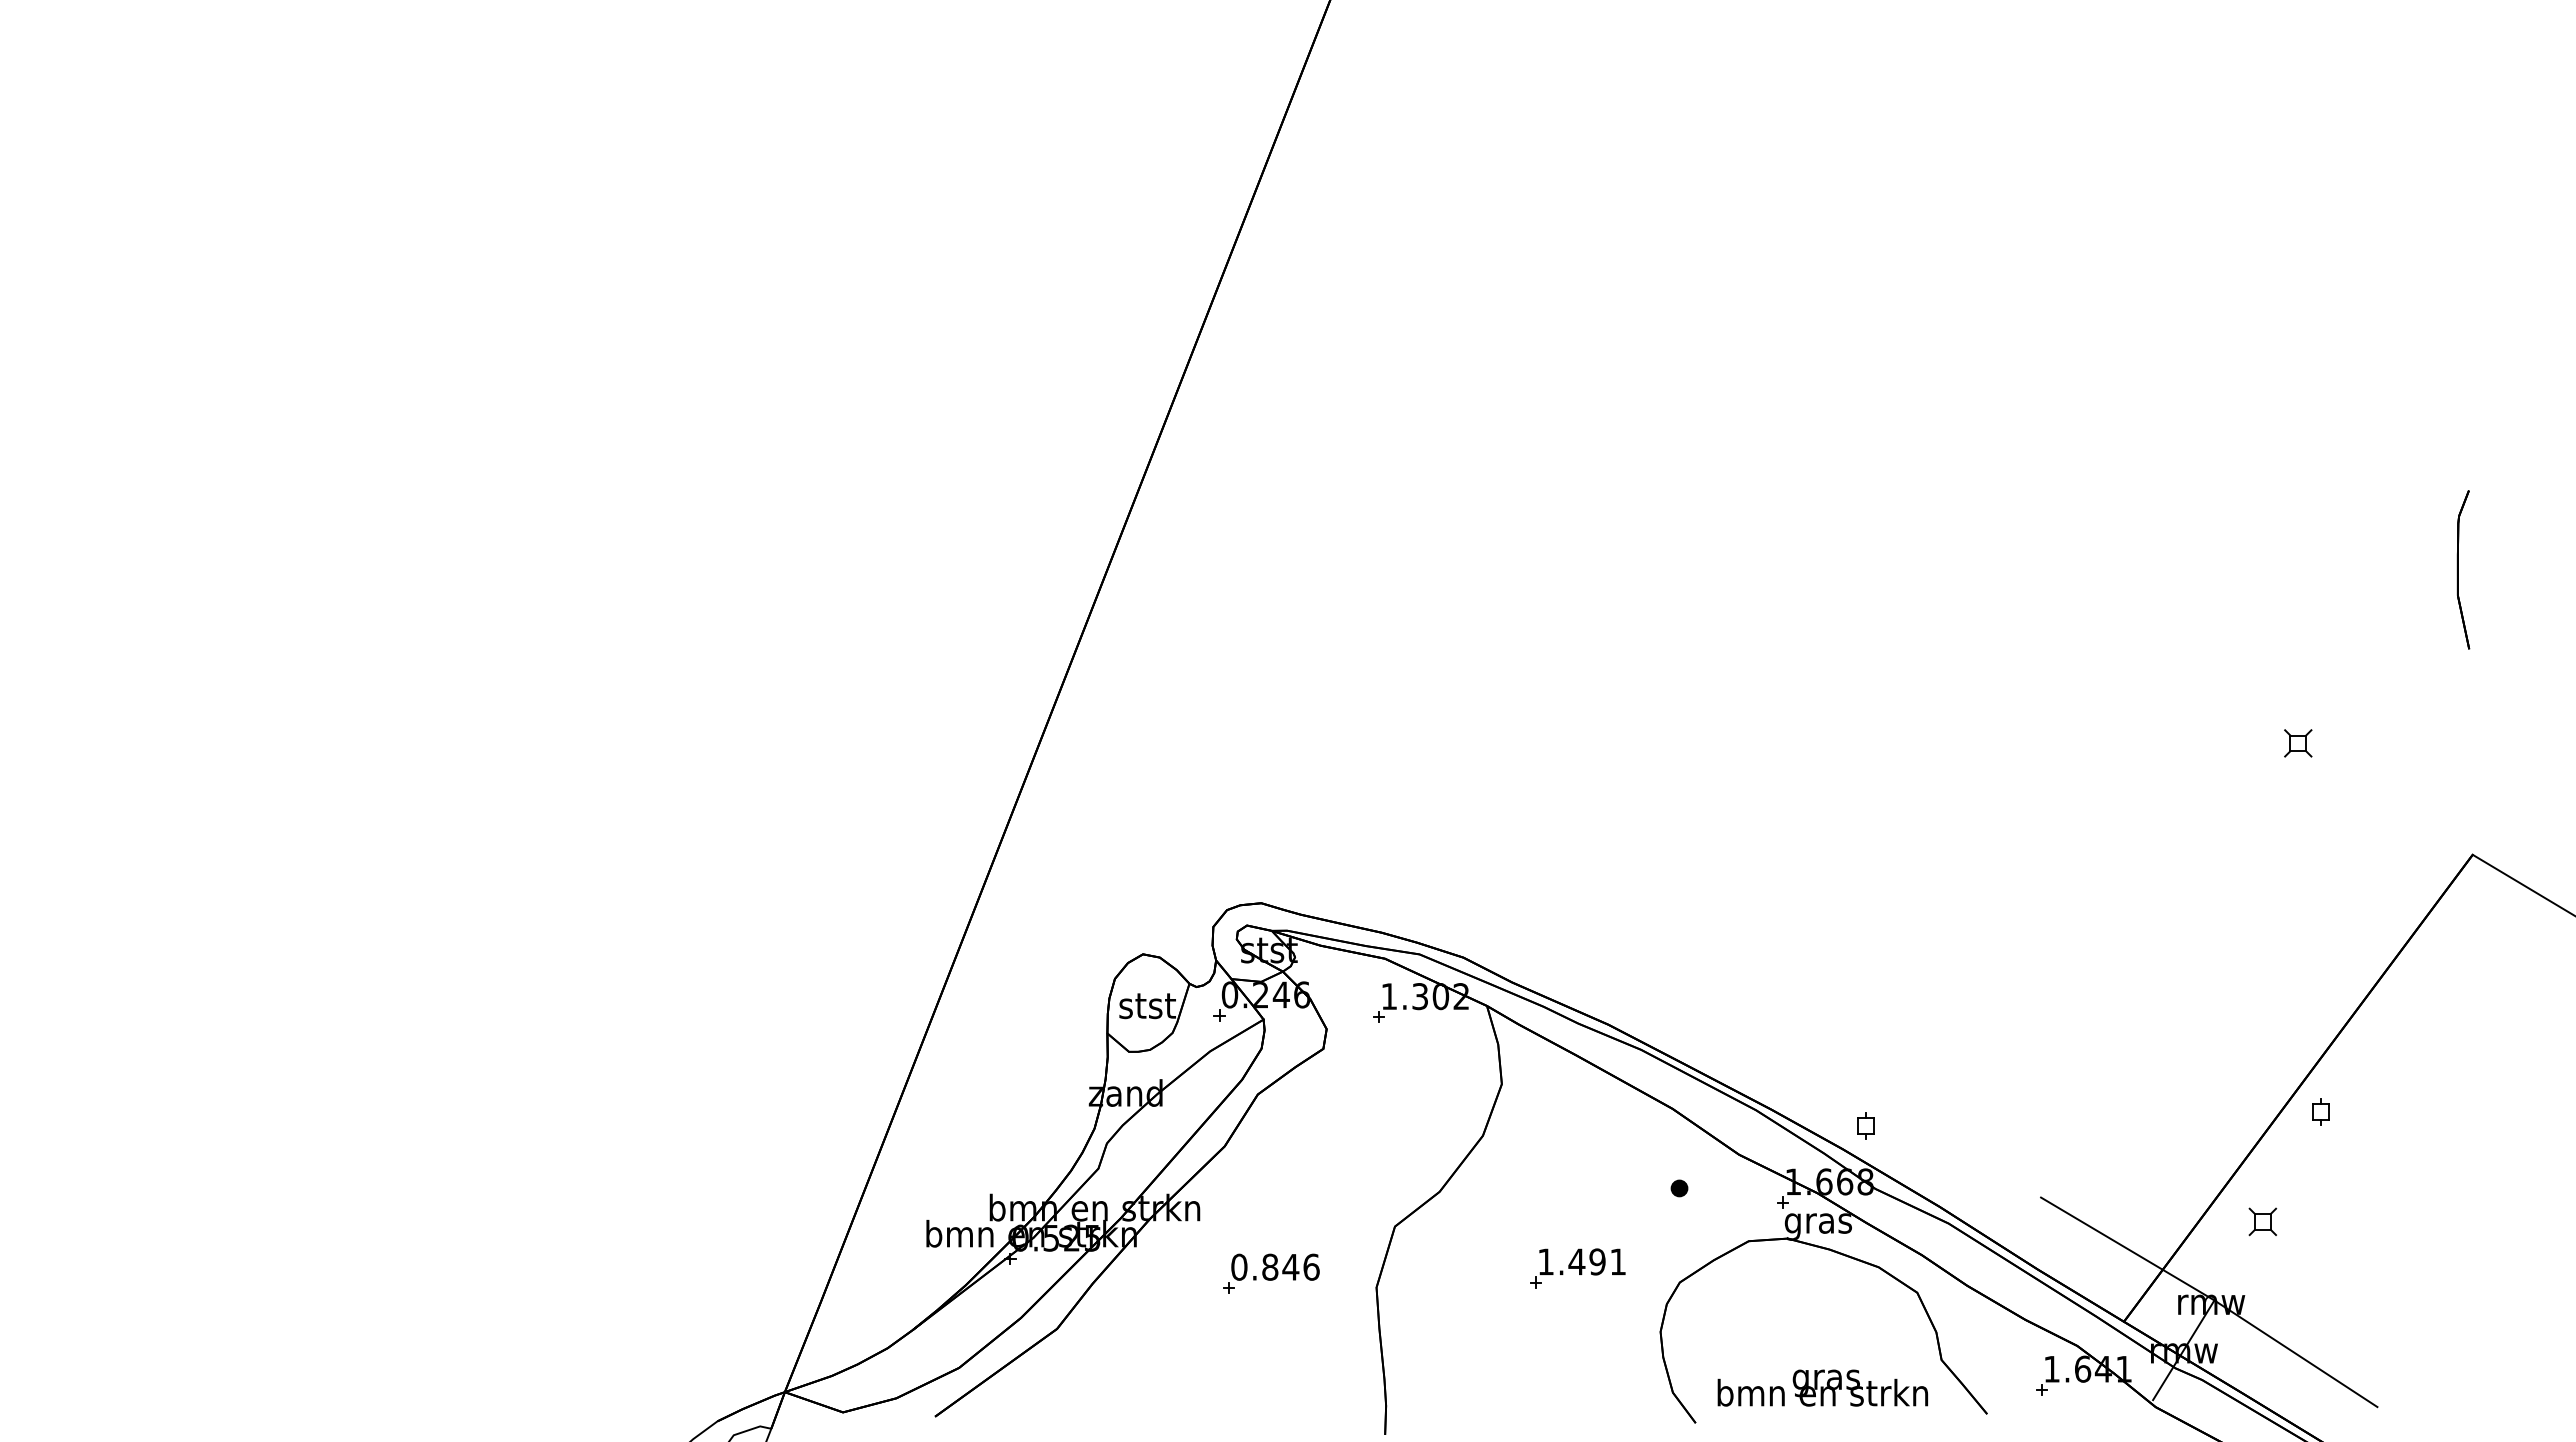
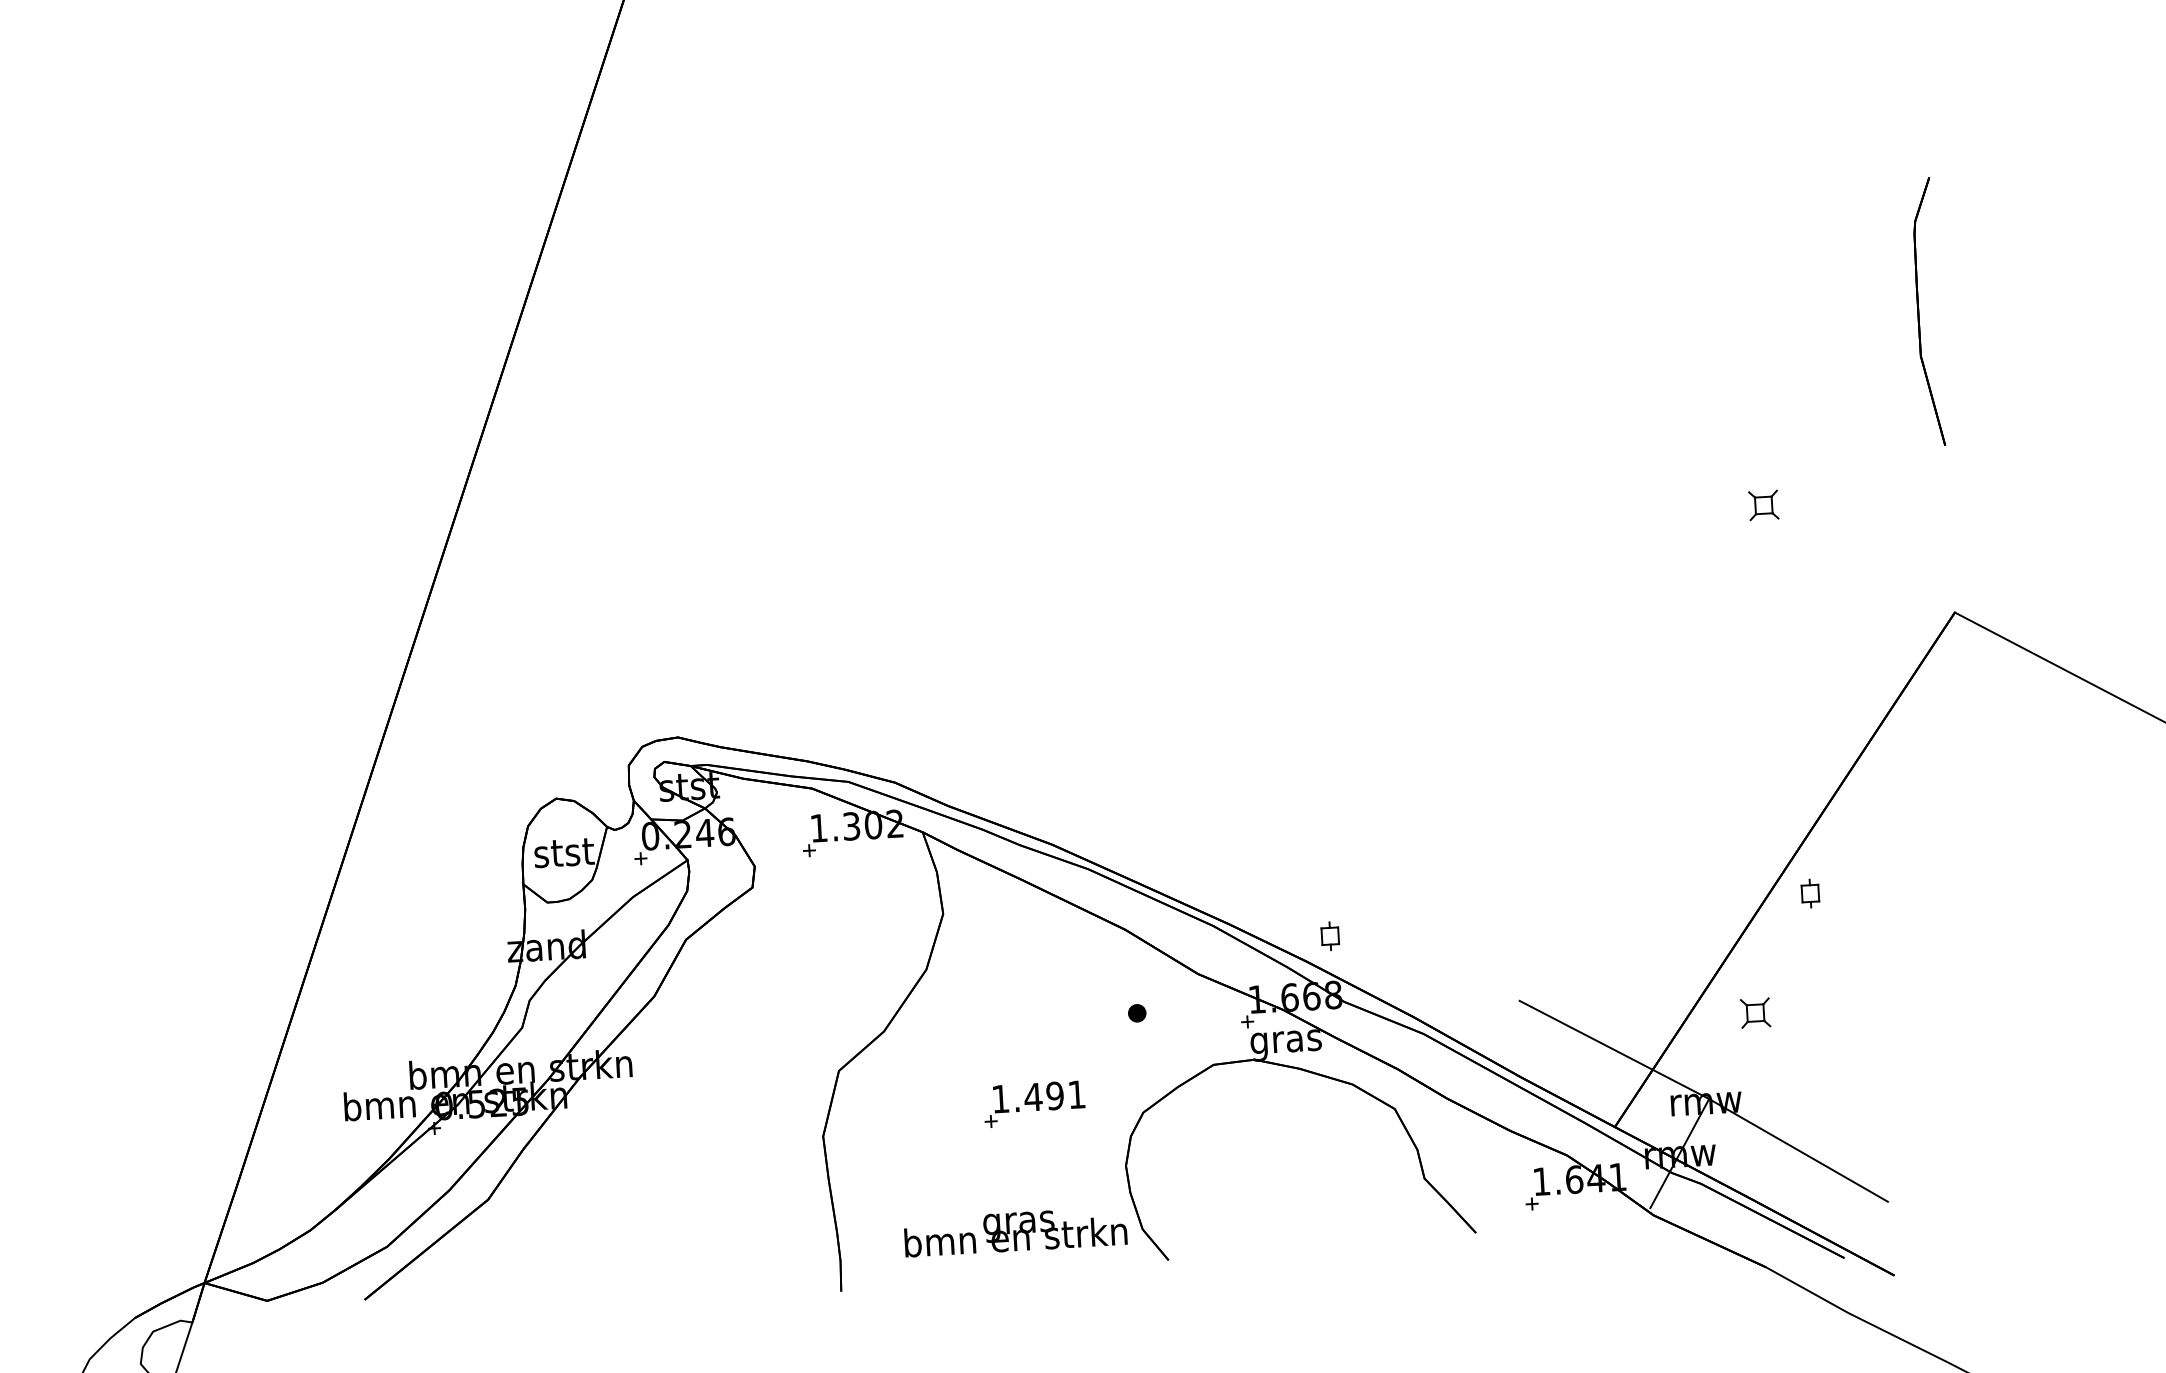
part: (2463, 569) -> (1927, 311), size x1.6
part: (1271, 1273) -> (711, 1128), removed
text: (1822, 1387) -> (1015, 1231), moved

